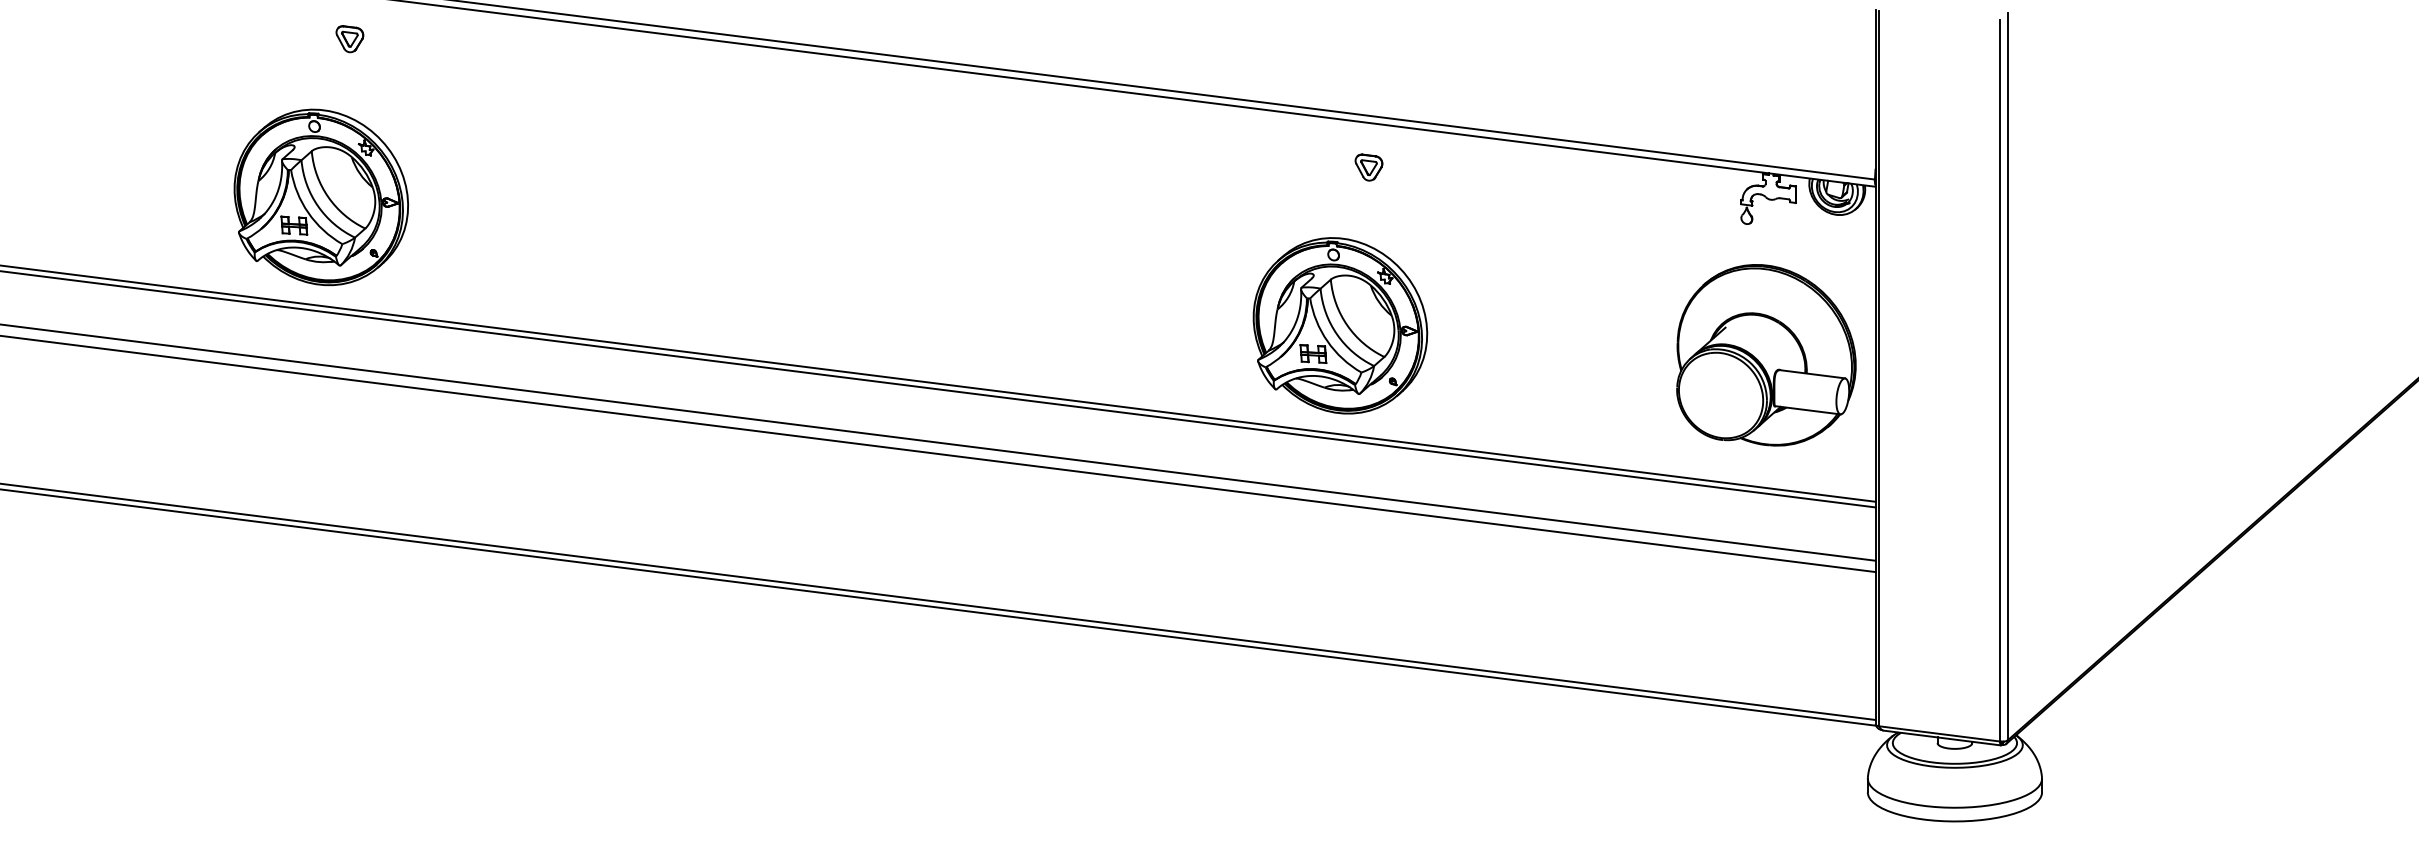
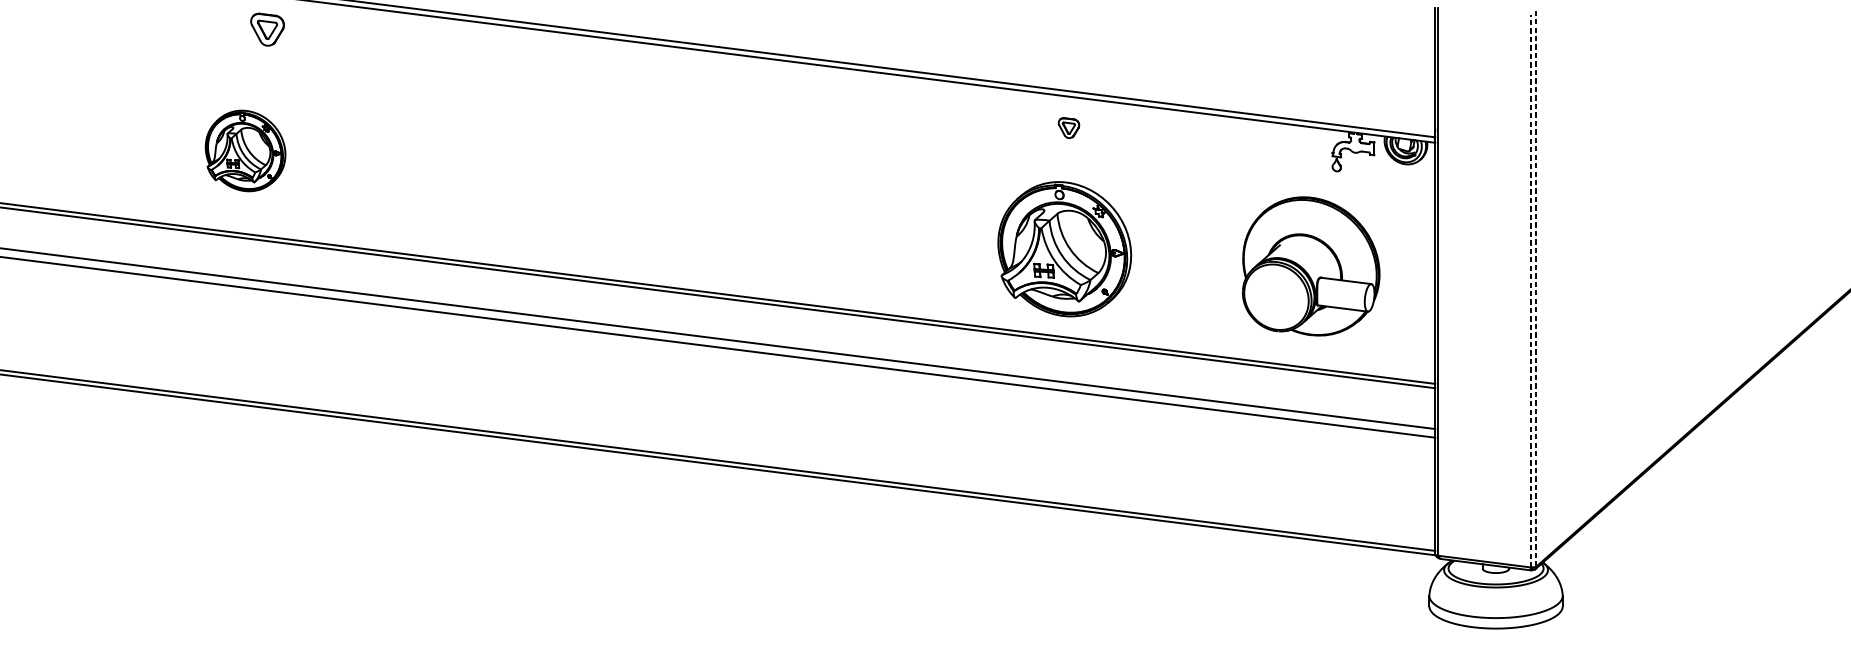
part: (349, 39) -> (267, 30), size x1.6
part: (1368, 167) -> (1068, 128), moved
part: (320, 197) -> (245, 151), size x0.6
part: (1340, 325) -> (1064, 248), moved
part: (1766, 355) -> (1311, 266), moved
line: (2007, 376) -> (1536, 288), solid -> dashed
line: (2000, 380) -> (1530, 291), solid -> dashed

